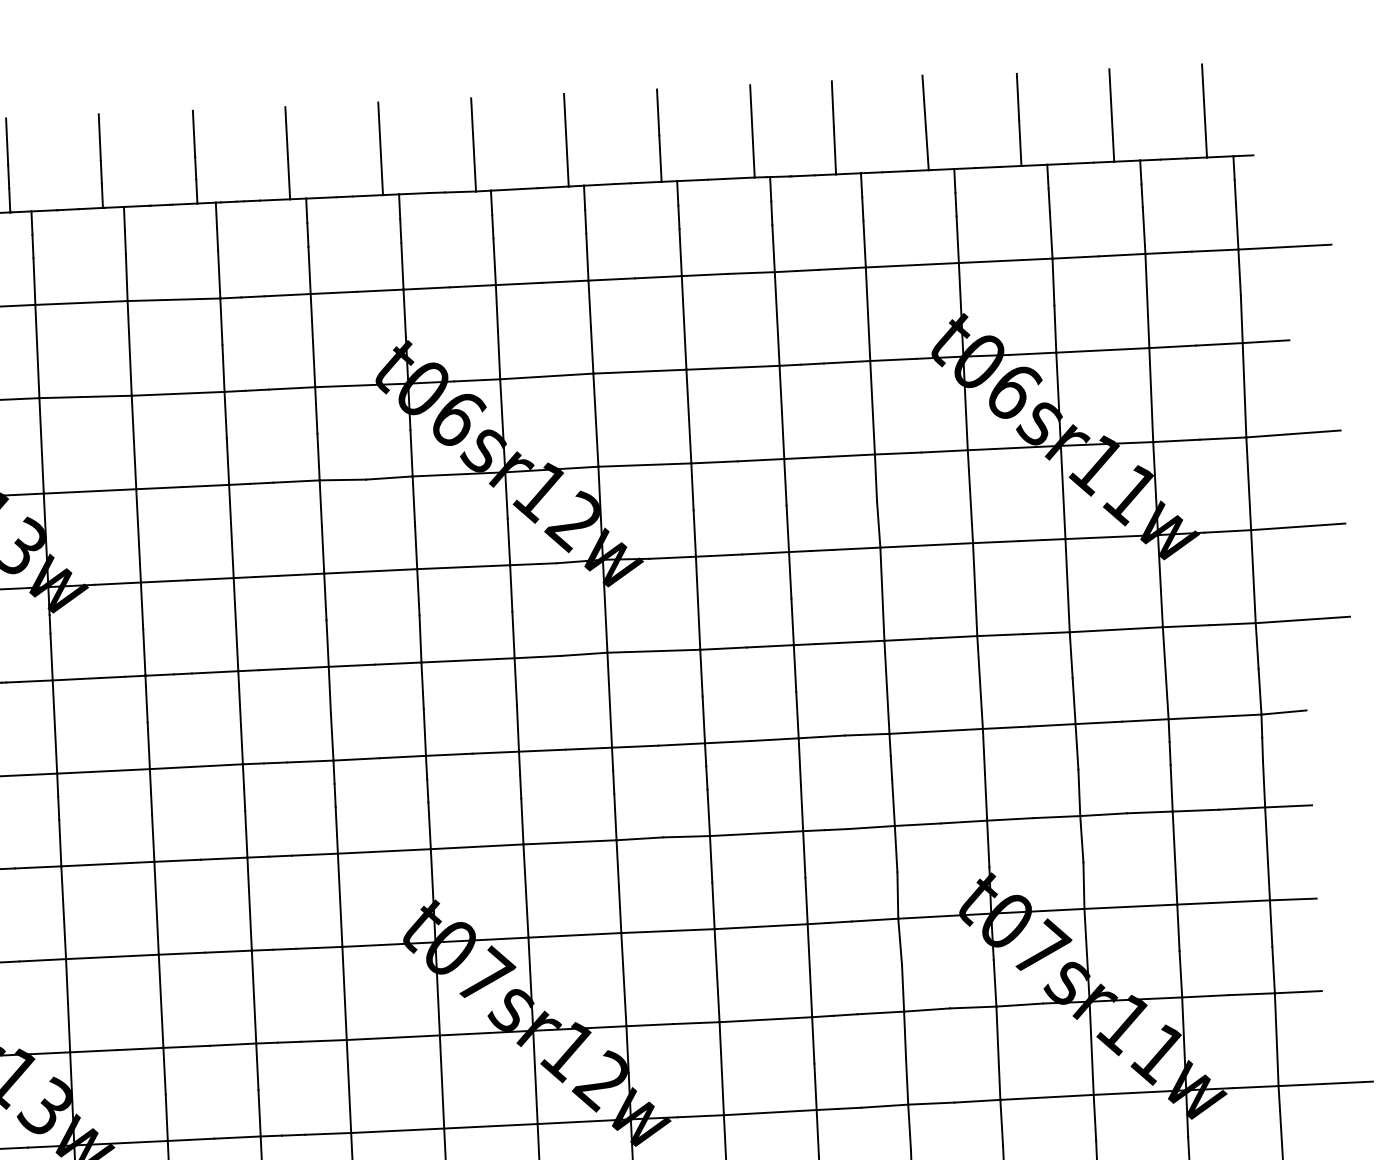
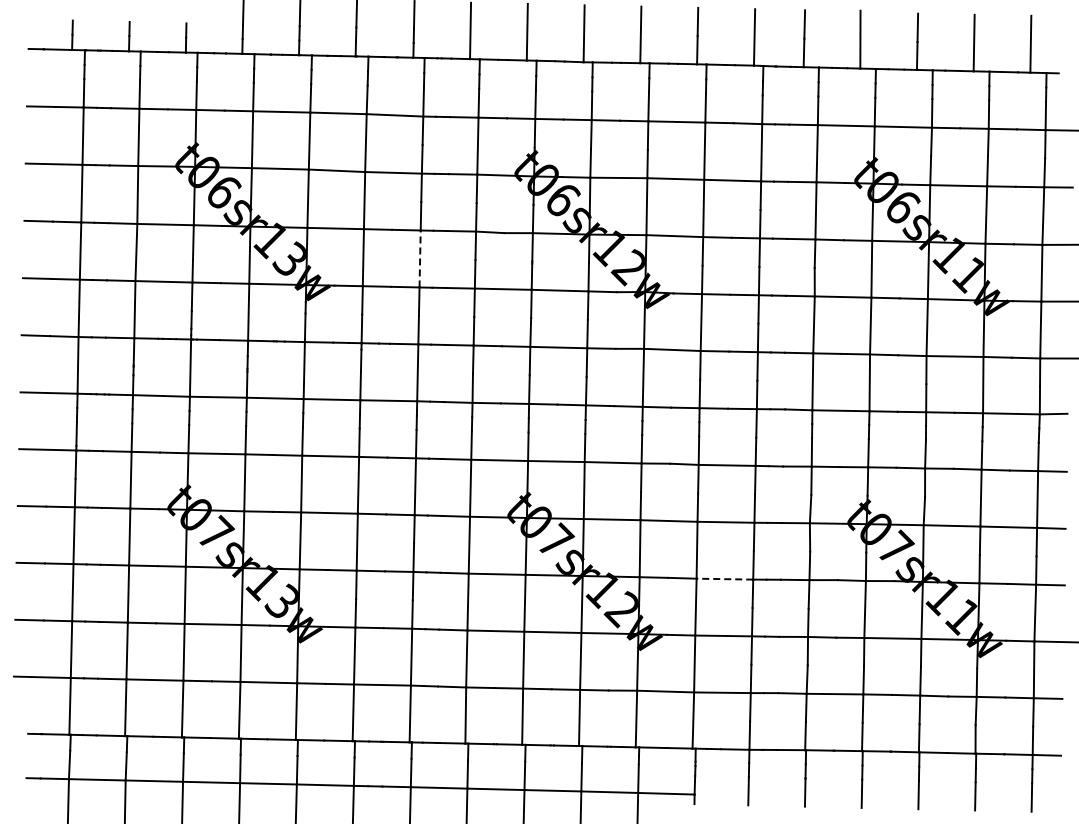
line: (231, 530) -> (420, 258), solid -> dashed
line: (765, 1020) -> (724, 579), solid -> dashed

